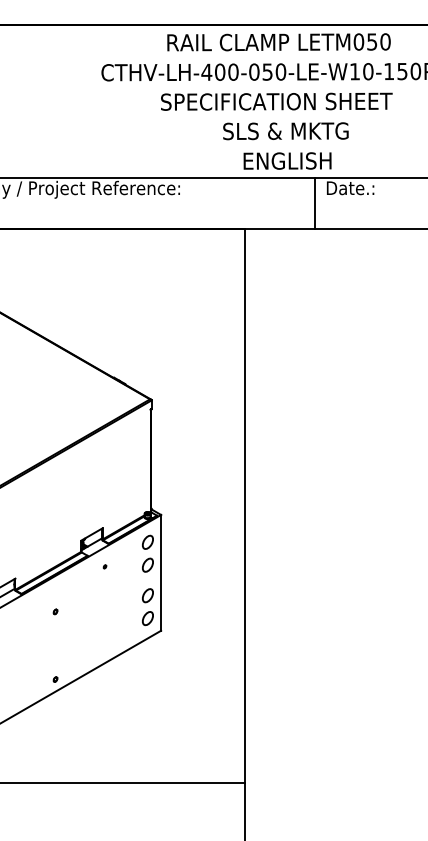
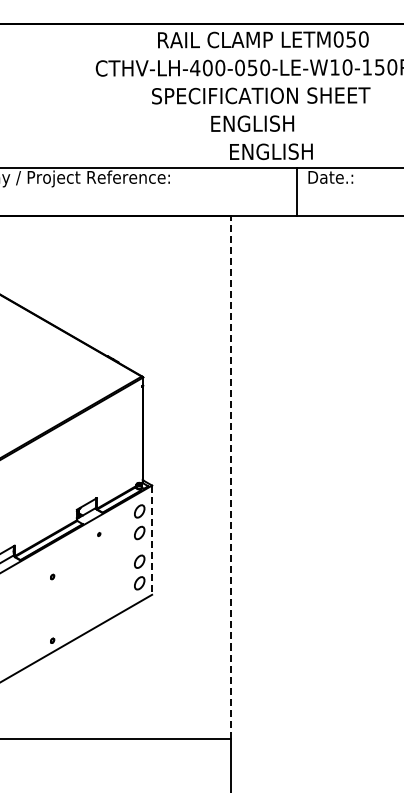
text: (285, 131) -> (269, 123), SLS & MKTG -> ENGLISH
line: (245, 505) -> (231, 476), solid -> dashed
line: (161, 573) -> (152, 540), solid -> dashed

